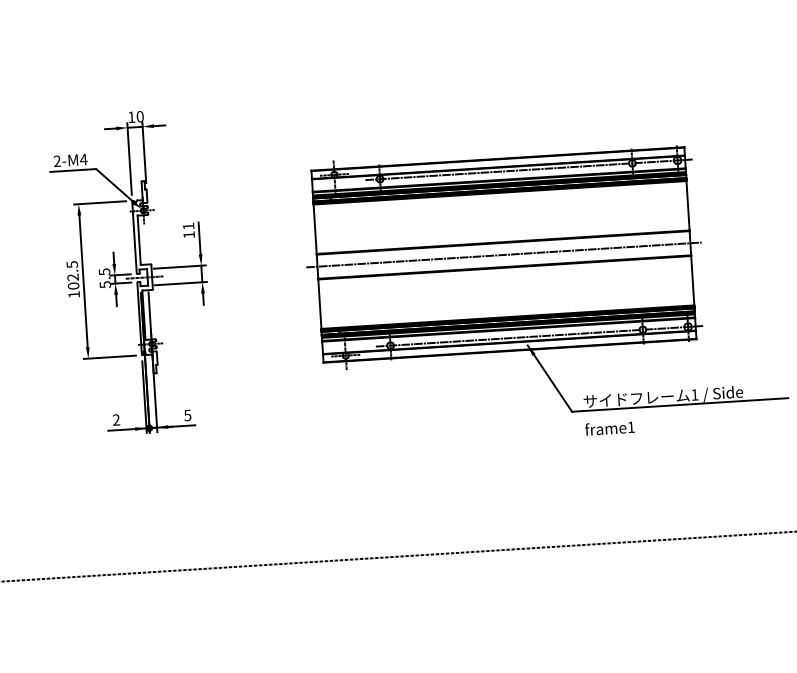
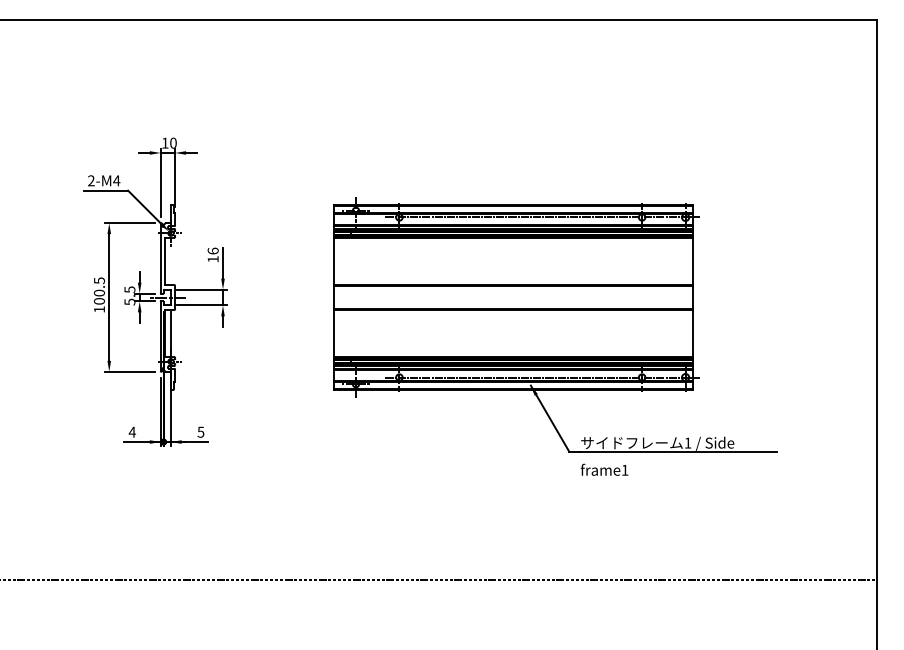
text: (187, 225) -> (212, 250), 11 -> 16
line: (503, 254) -> (513, 297), removed
text: (73, 276) -> (99, 292), 102.5 -> 100.5
text: (115, 419) -> (131, 431), 2 -> 4

